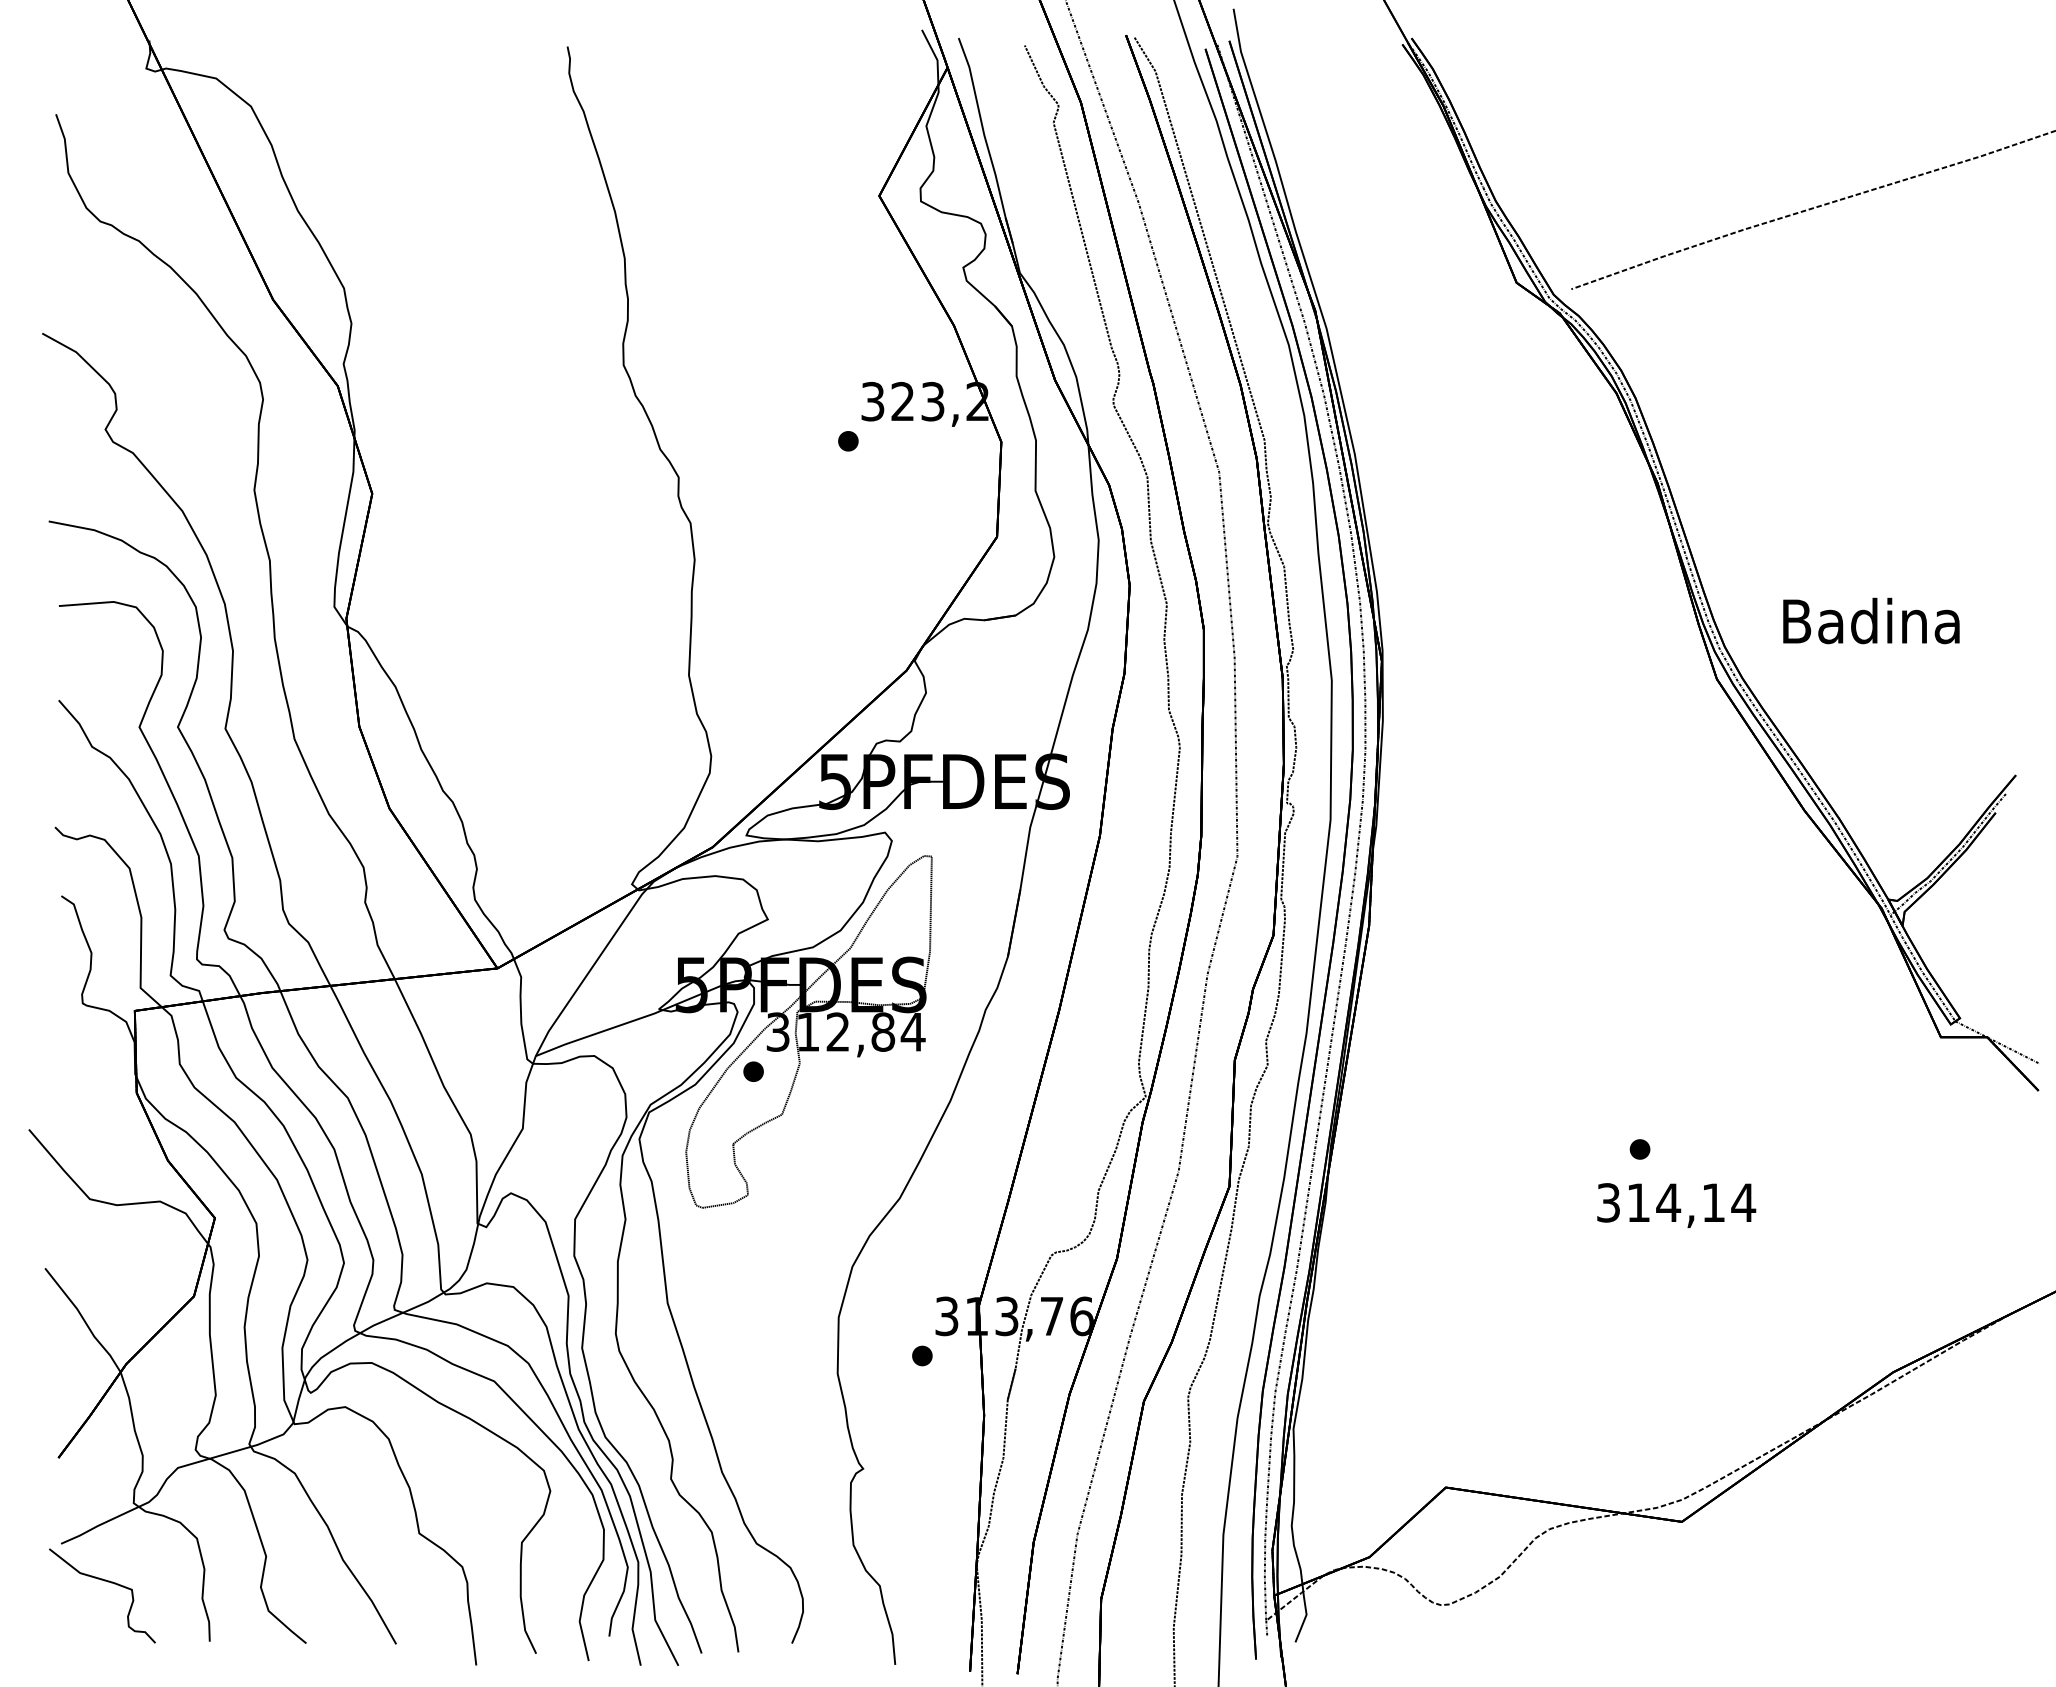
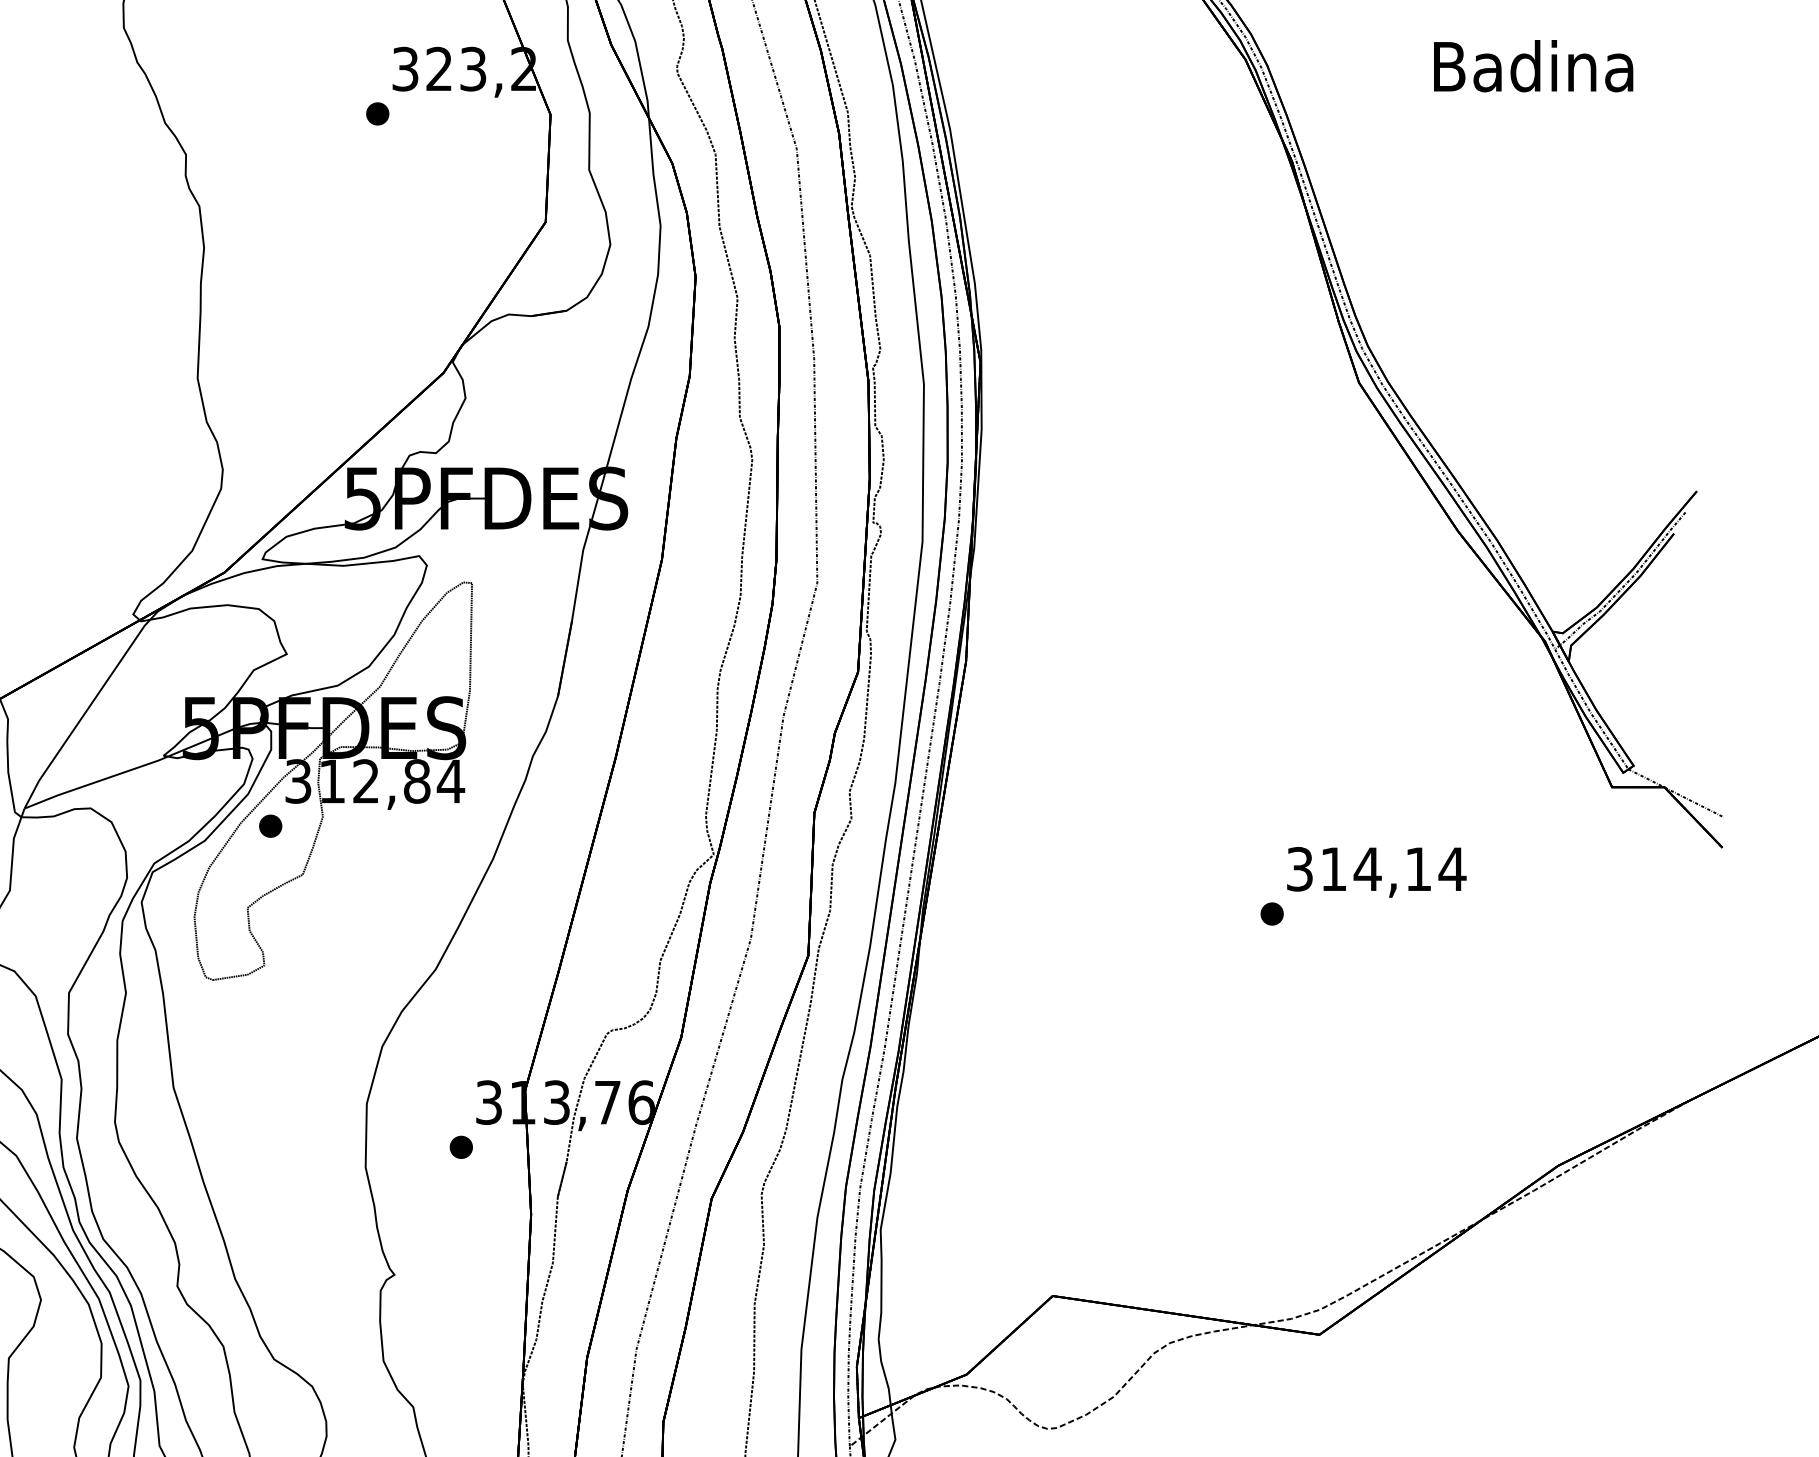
text: (1871, 620) -> (1533, 65), moved
text: (1676, 1205) -> (1376, 872), moved

